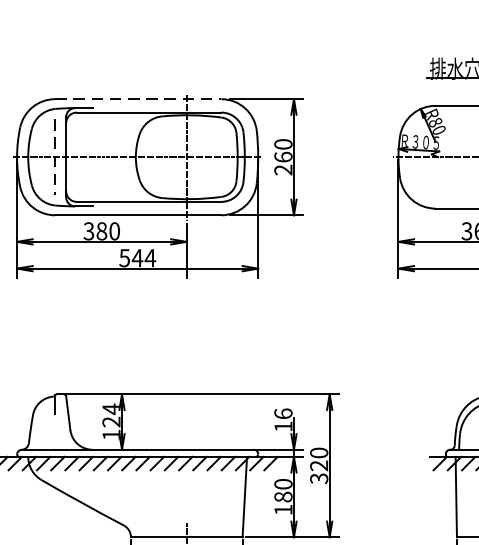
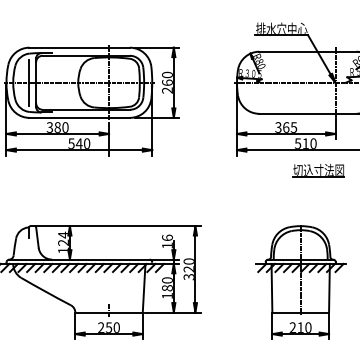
line: (139, 98) -> (80, 47), dashed -> solid
line: (55, 156) -> (29, 82), dashed -> solid
text: (149, 257) -> (86, 143), 544 -> 540

